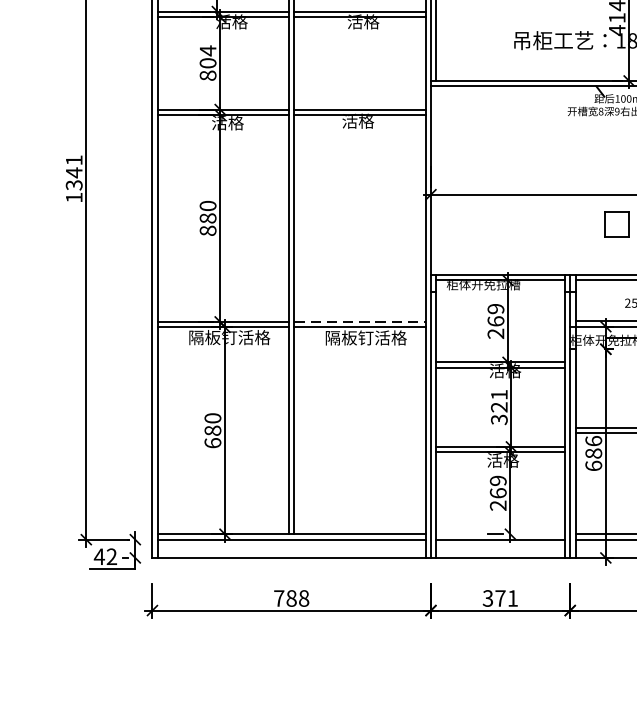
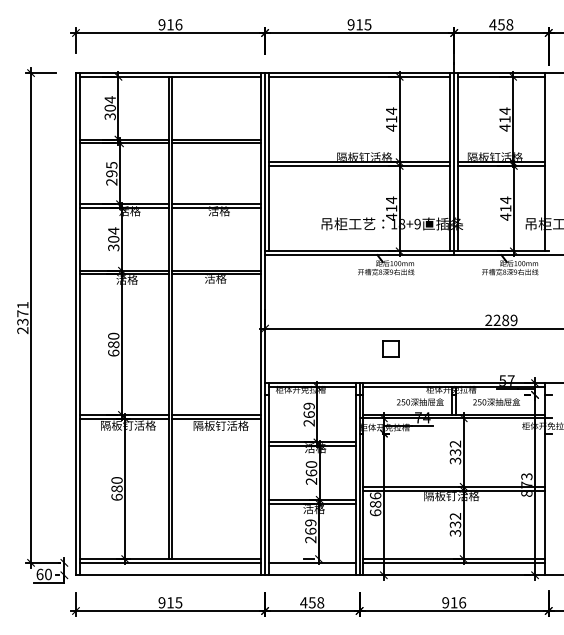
text: (207, 75) -> (113, 247), 804 -> 304
text: (73, 184) -> (22, 321), 1341 -> 2371
text: (207, 229) -> (113, 352), 880 -> 680
line: (360, 321) -> (217, 414), dashed -> solid
text: (499, 406) -> (311, 472), 321 -> 260
text: (104, 556) -> (43, 574), 42 -> 60
text: (291, 598) -> (170, 602), 788 -> 915
text: (500, 598) -> (312, 602), 371 -> 458

